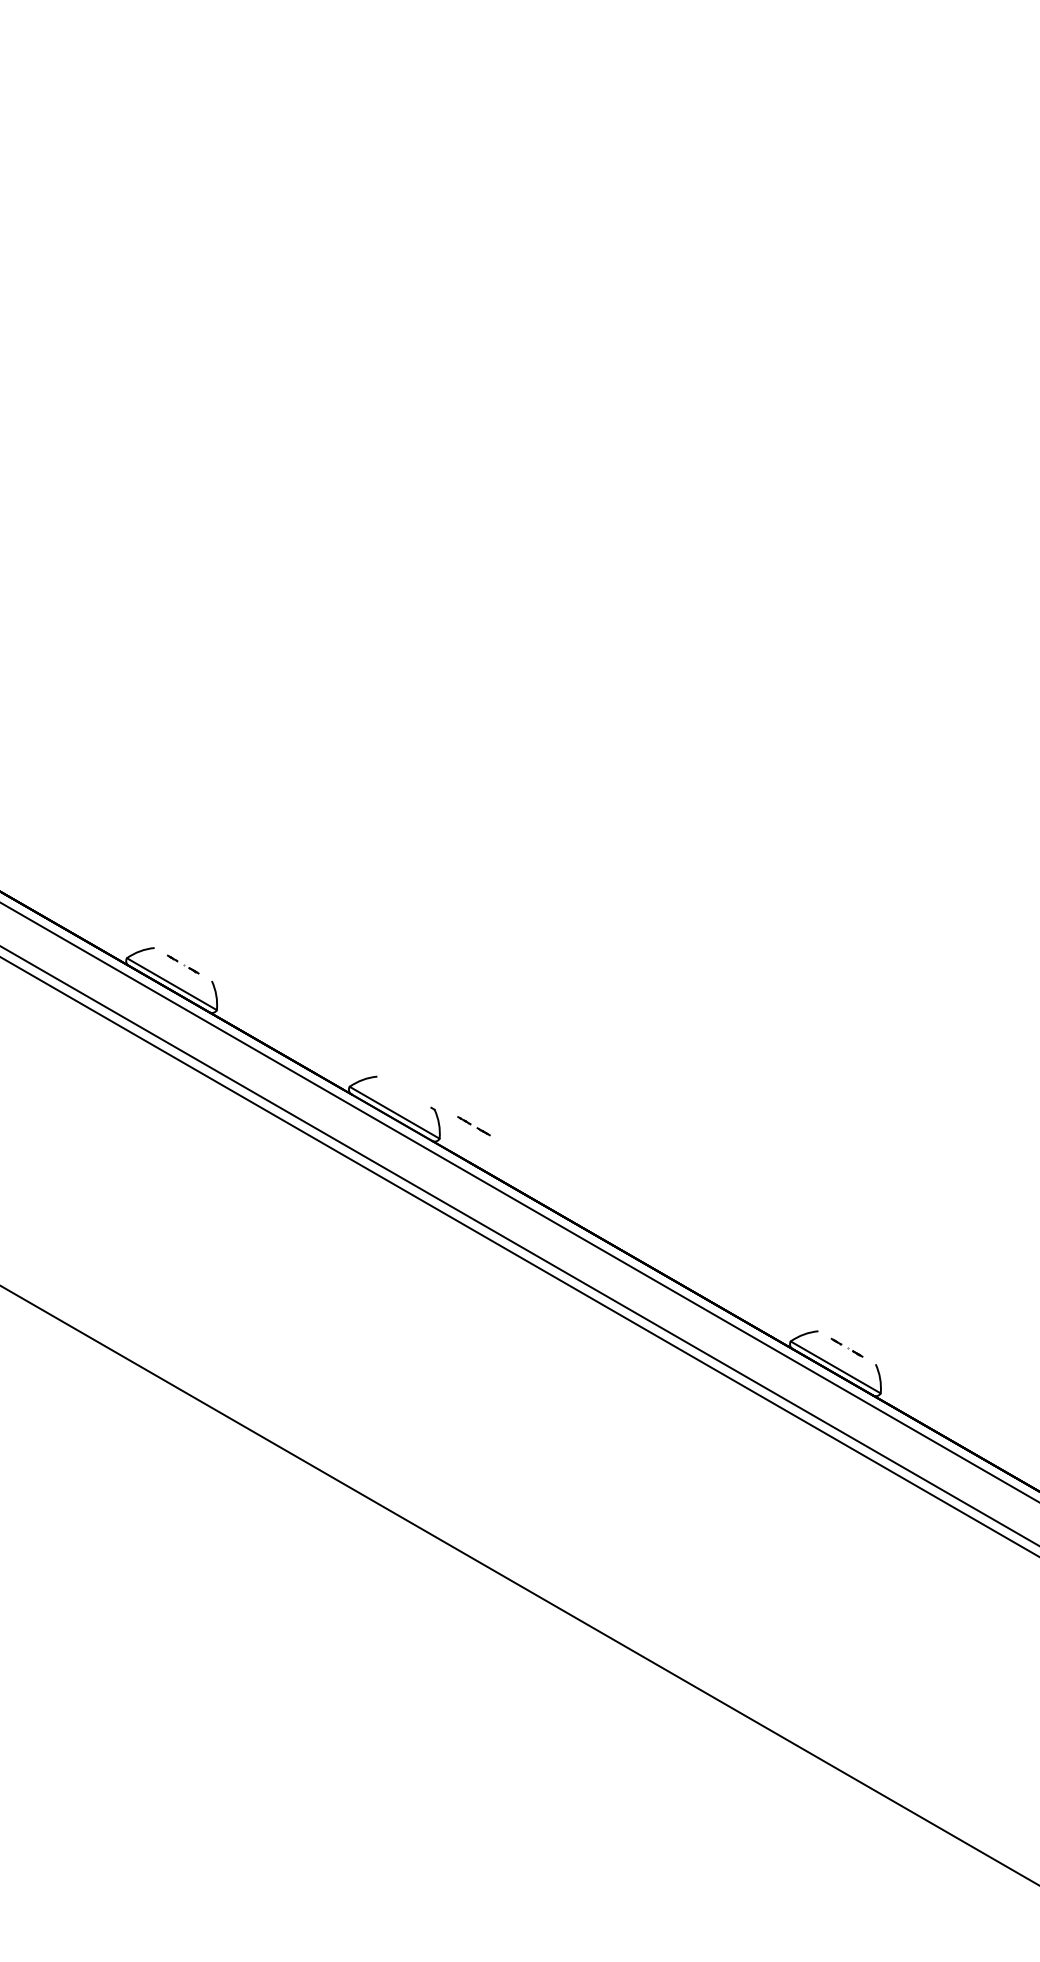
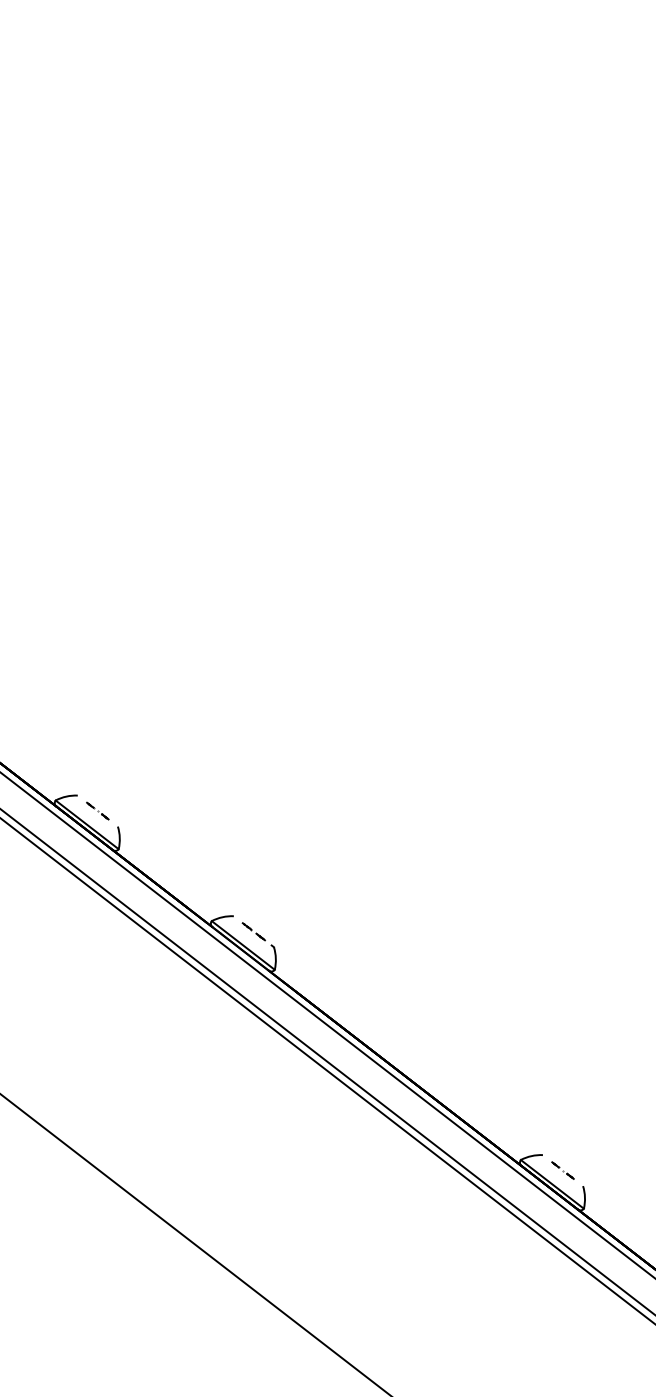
part: (473, 1126) -> (253, 931), moved

